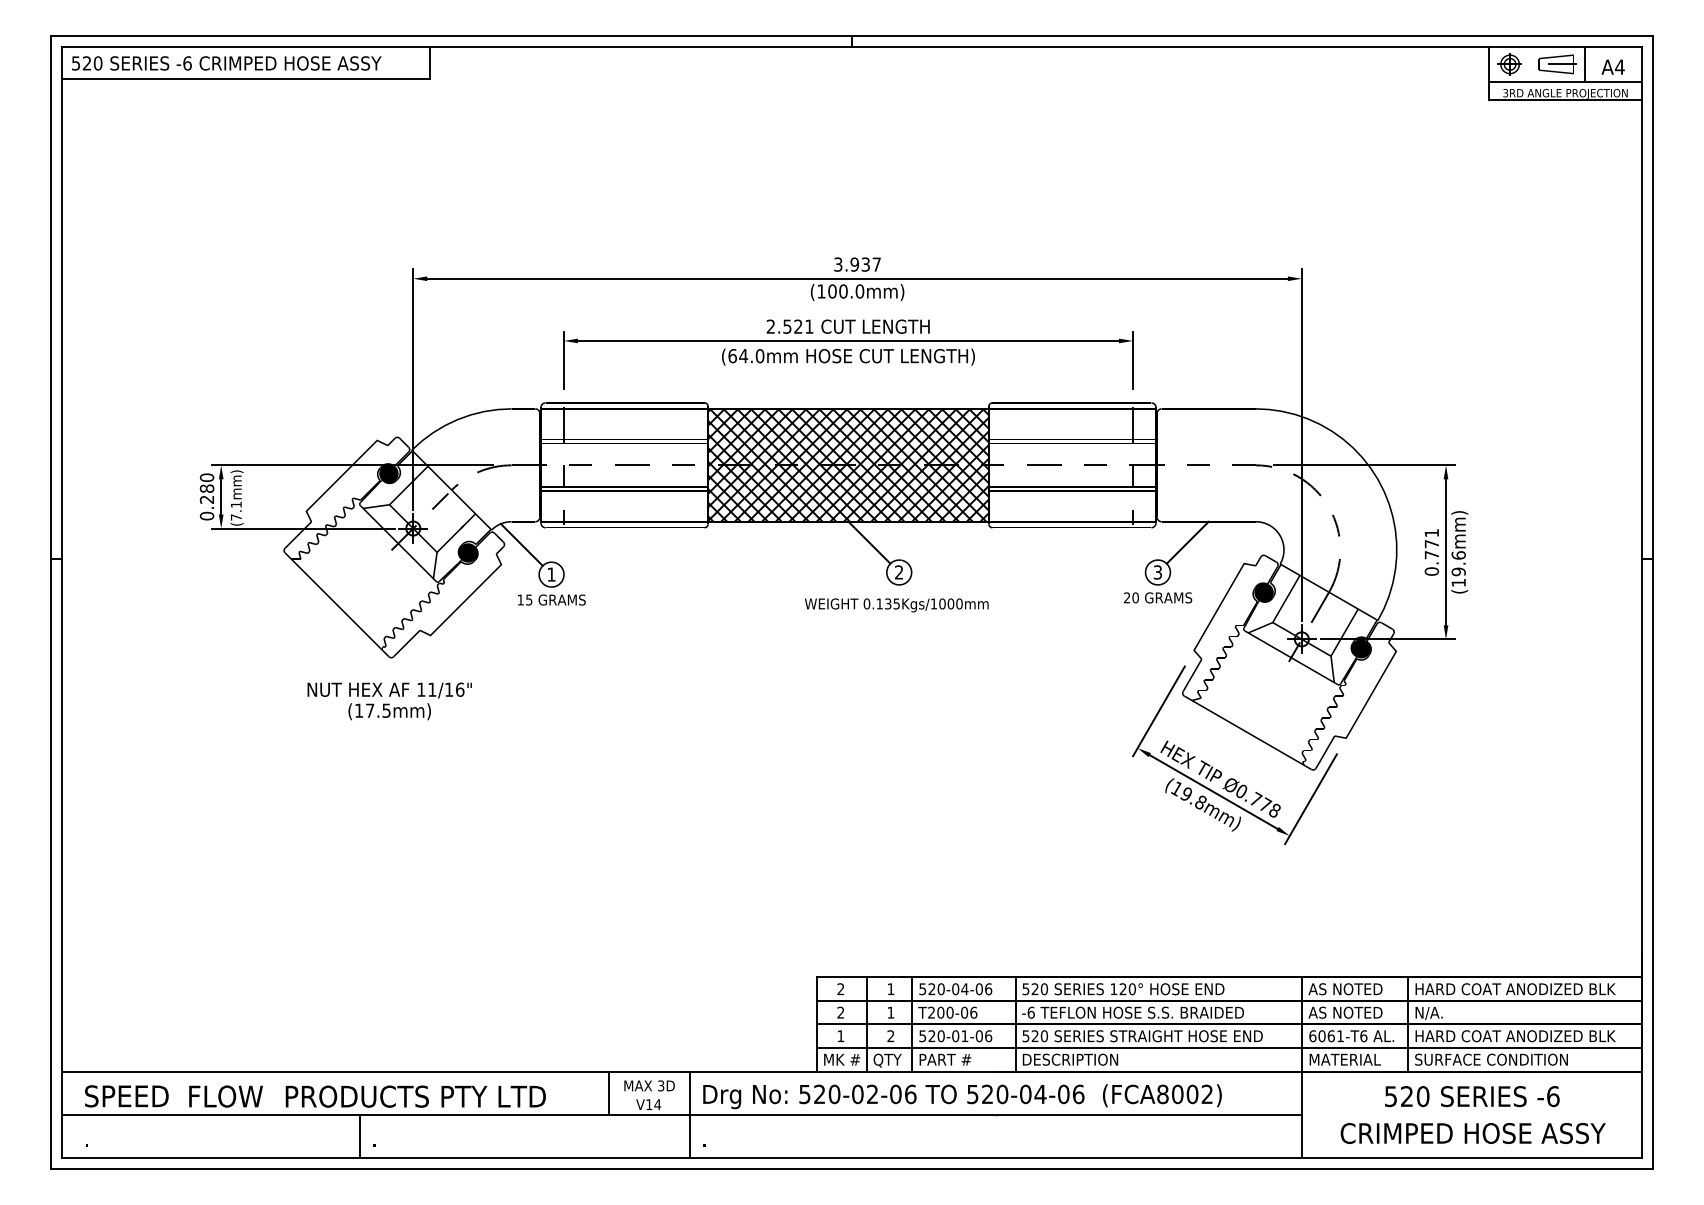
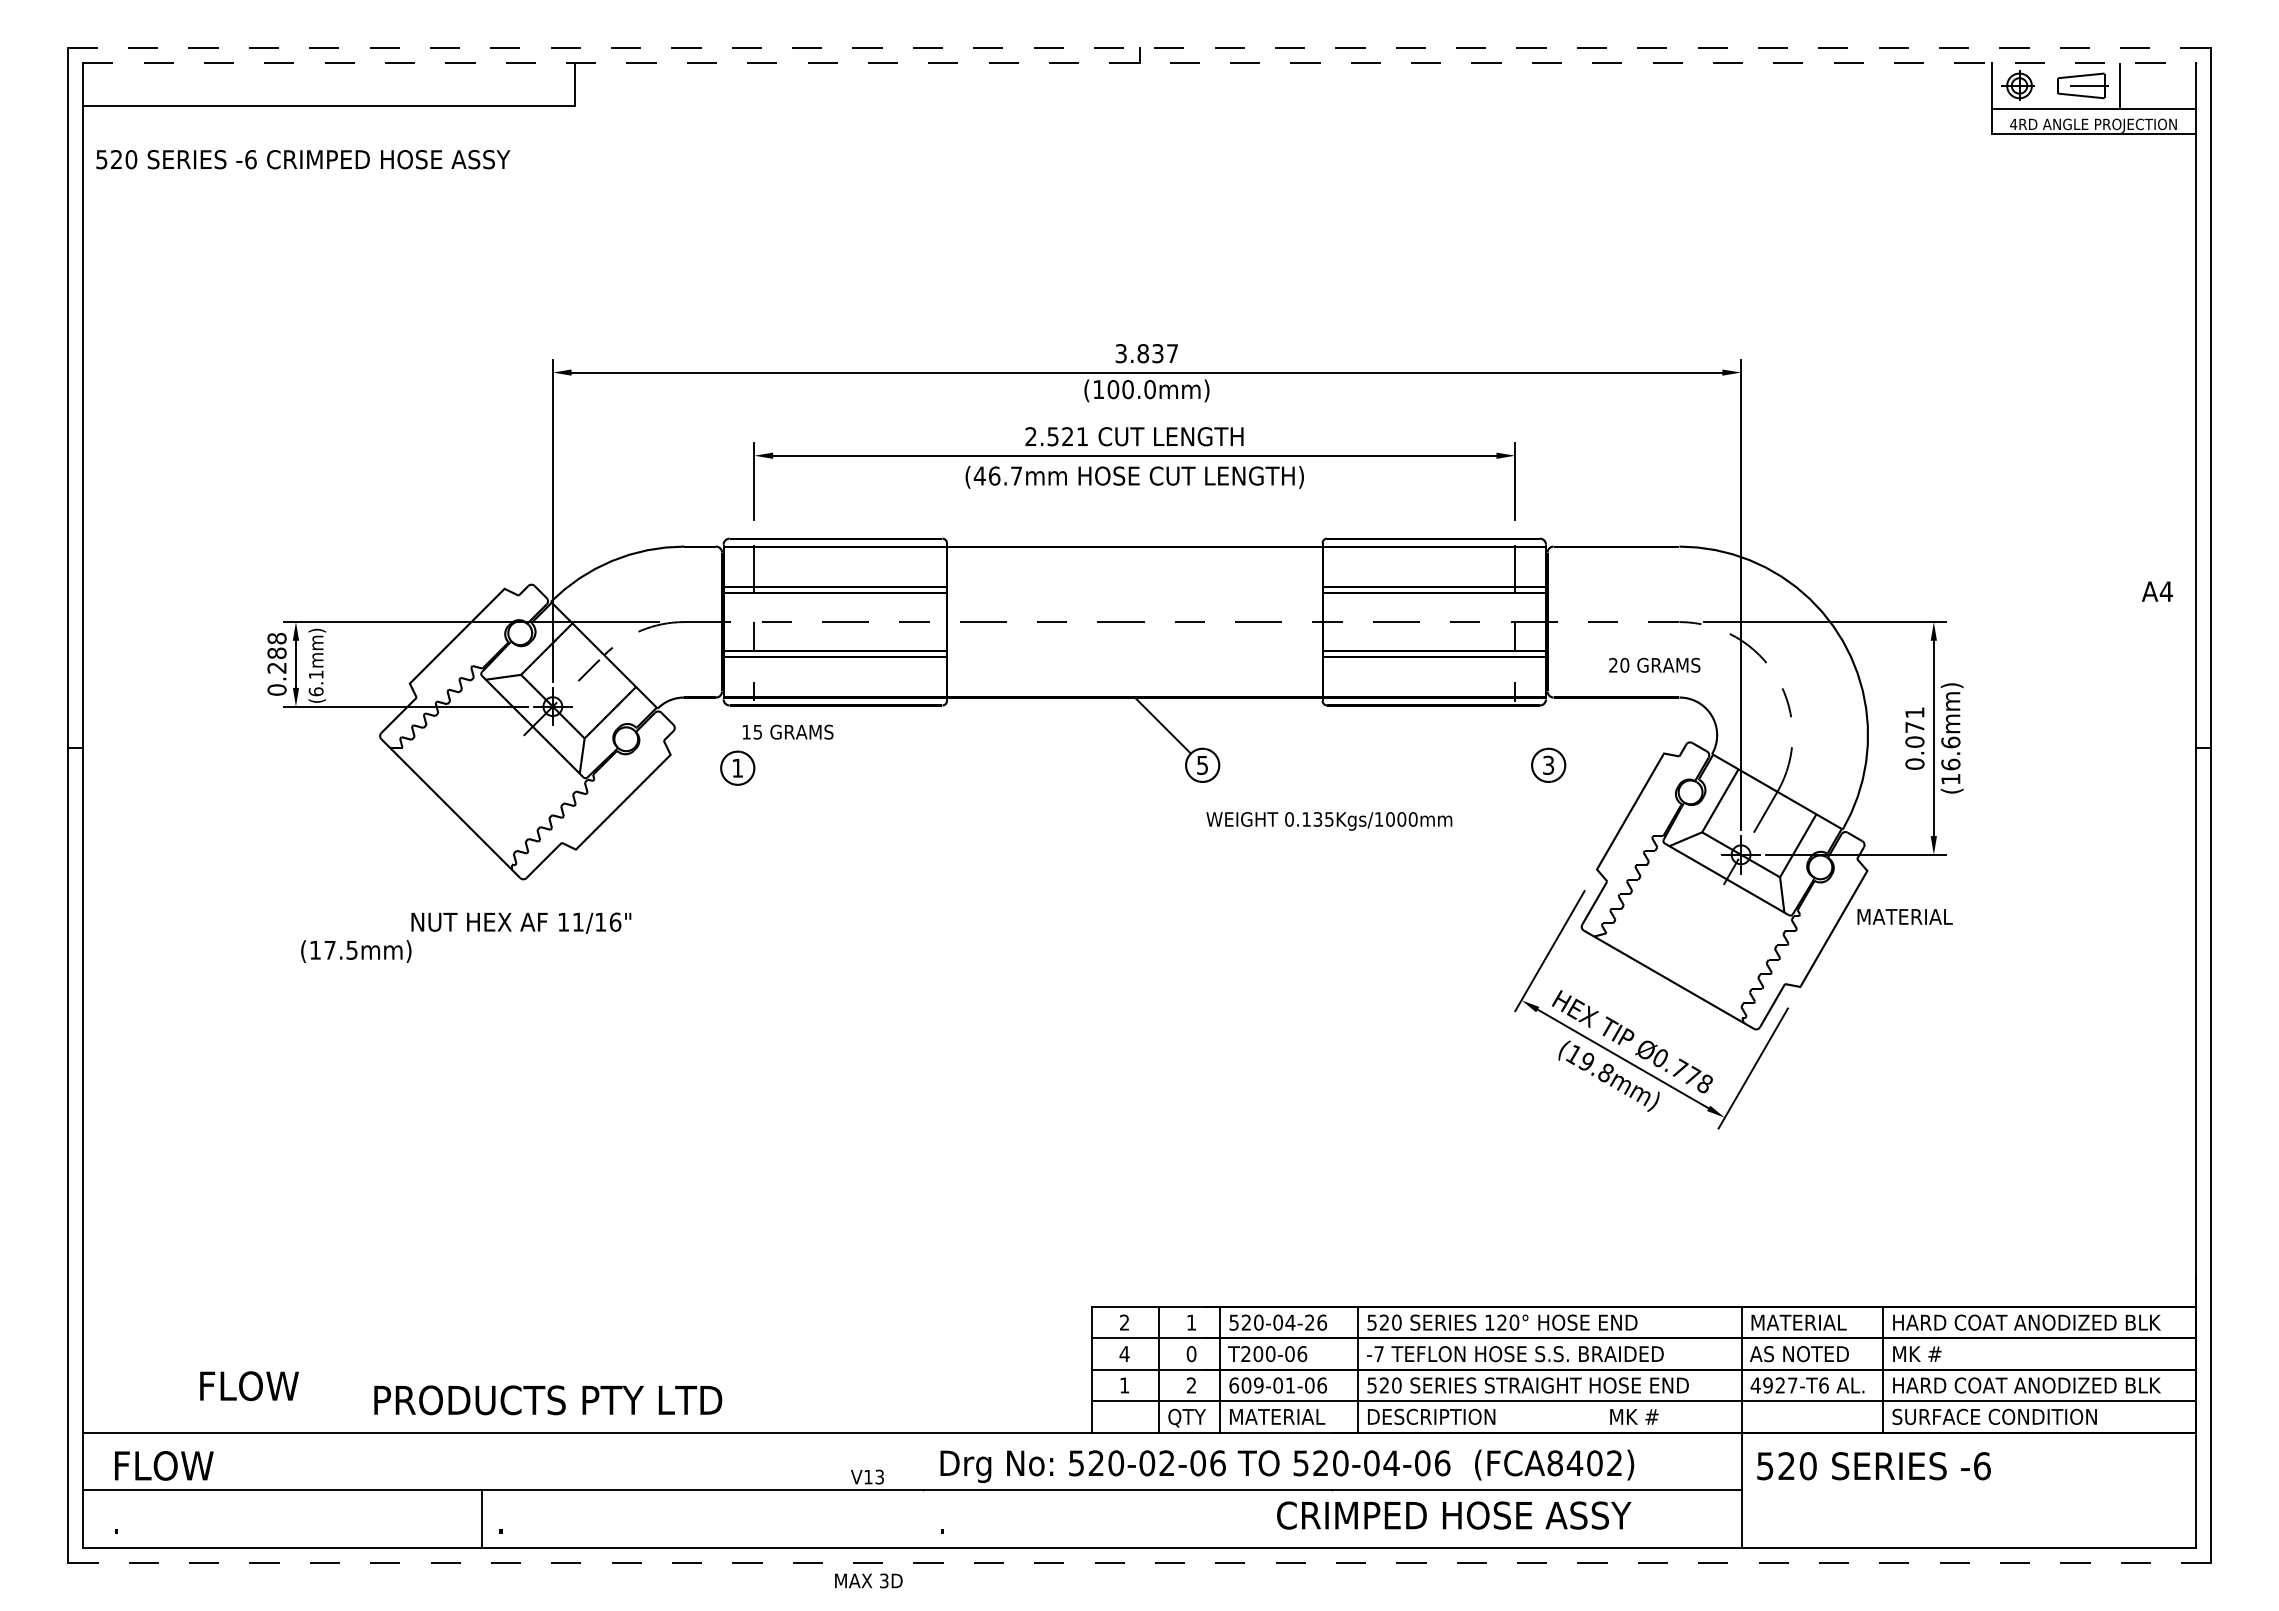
line: (852, 36) -> (1139, 48), solid -> dashed
line: (852, 46) -> (1139, 62), solid -> dashed
text: (226, 63) -> (303, 159), moved
text: (1613, 67) -> (2157, 591), moved
text: (1505, 93) -> (2013, 124), 3RD -> 4RD
text: (854, 264) -> (1142, 353), 3.937 -> 3.837
text: (745, 355) -> (997, 475), (64.0mm -> (46.7mm
hatch: (848, 464) -> (1134, 621), removed
fill: (389, 473) -> (520, 633), removed
text: (206, 477) -> (276, 638), 0.280 -> 0.288
text: (235, 517) -> (315, 691), (7.1mm) -> (6.1mm)
line: (1187, 542) -> (1588, 725), removed
line: (521, 544) -> (697, 728), removed
fill: (468, 553) -> (626, 739), removed
text: (1431, 554) -> (1914, 741), 0.771 -> 0.071
text: (899, 571) -> (1202, 764), 2 -> 5
text: (1458, 571) -> (1950, 764), (19.6mm) -> (16.6mm)
fill: (1264, 592) -> (1690, 792), removed
text: (1157, 597) -> (1654, 664), moved
text: (551, 599) -> (787, 731), moved
text: (896, 605) -> (1329, 821), moved
fill: (1361, 648) -> (1820, 867), removed
text: (389, 711) -> (356, 951), moved
text: (979, 989) -> (1309, 1322), 520-04-06 -> 520-04-26
text: (1345, 989) -> (1799, 1322), AS NOTED -> MATERIAL
text: (840, 1012) -> (1124, 1353), 2 -> 4
text: (890, 1013) -> (1191, 1354), 1 -> 0
text: (1031, 1013) -> (1379, 1354), -6 -> -7
text: (1434, 1013) -> (1918, 1354), N/A. -> MK #
text: (932, 1036) -> (1246, 1385), 520-01-06 -> 609-01-06
text: (1326, 1036) -> (1773, 1385), 6061-T6 -> 4927-T6
text: (842, 1059) -> (1634, 1416), moved
text: (955, 1059) -> (1278, 1416), PART # -> MATERIAL
text: (1344, 1059) -> (1904, 916), moved
text: (649, 1085) -> (868, 1580), moved
line: (608, 1093) -> (814, 1461), removed
text: (1177, 1094) -> (1574, 1463), (FCA8002) -> (FCA8402)
text: (126, 1096) -> (169, 1465), SPEED -> FLOW
text: (226, 1096) -> (249, 1386), moved
text: (416, 1096) -> (548, 1400), moved
text: (1471, 1096) -> (1873, 1466), moved
text: (657, 1104) -> (879, 1476), V14 -> V13
line: (690, 1114) -> (923, 1490), removed
text: (1473, 1133) -> (1454, 1515), moved
line: (852, 1168) -> (1139, 1562), solid -> dashed

